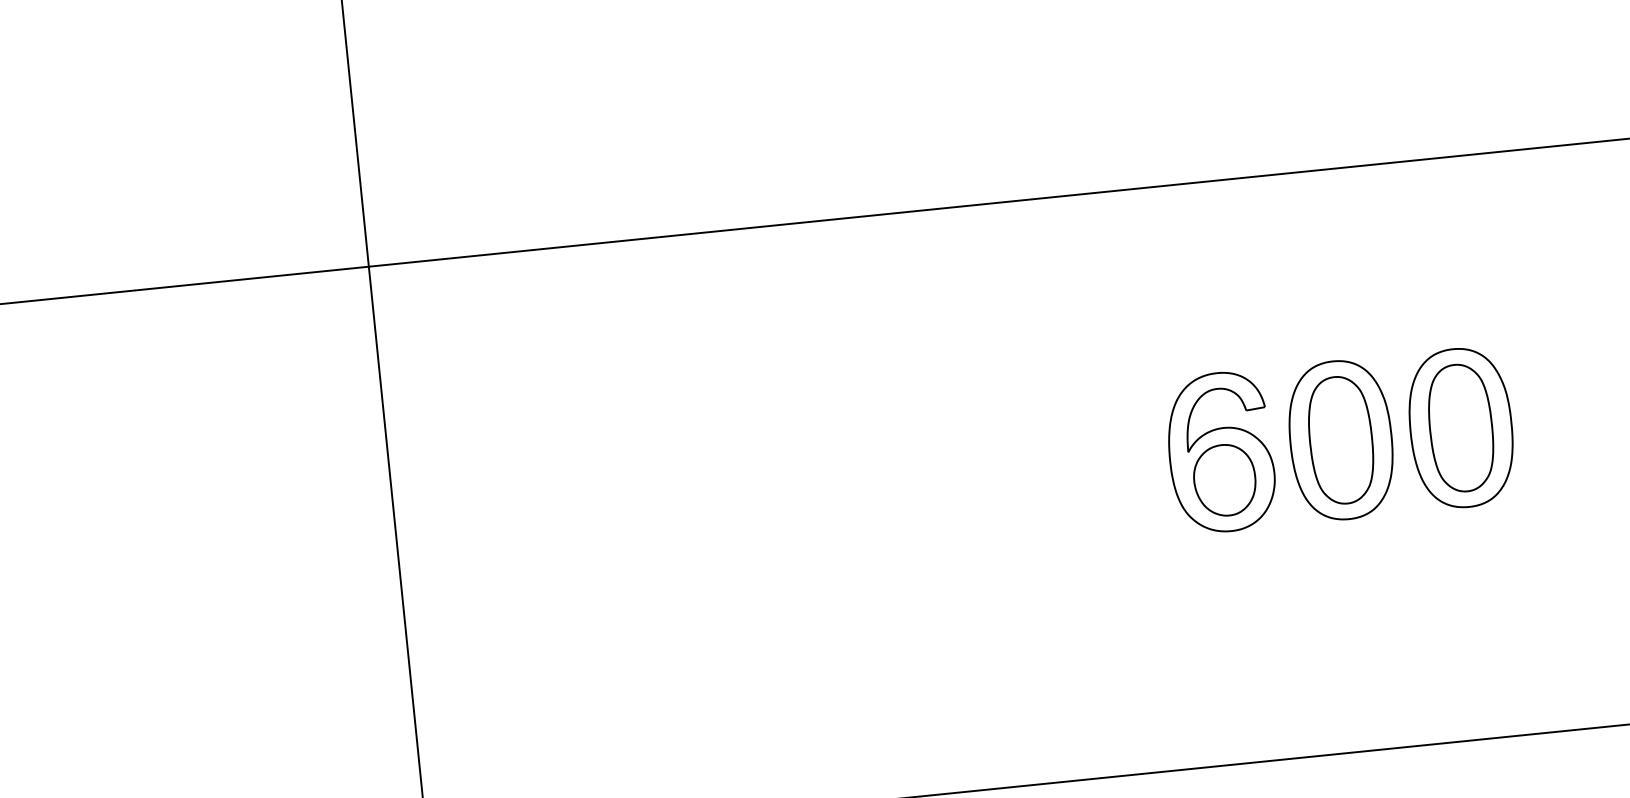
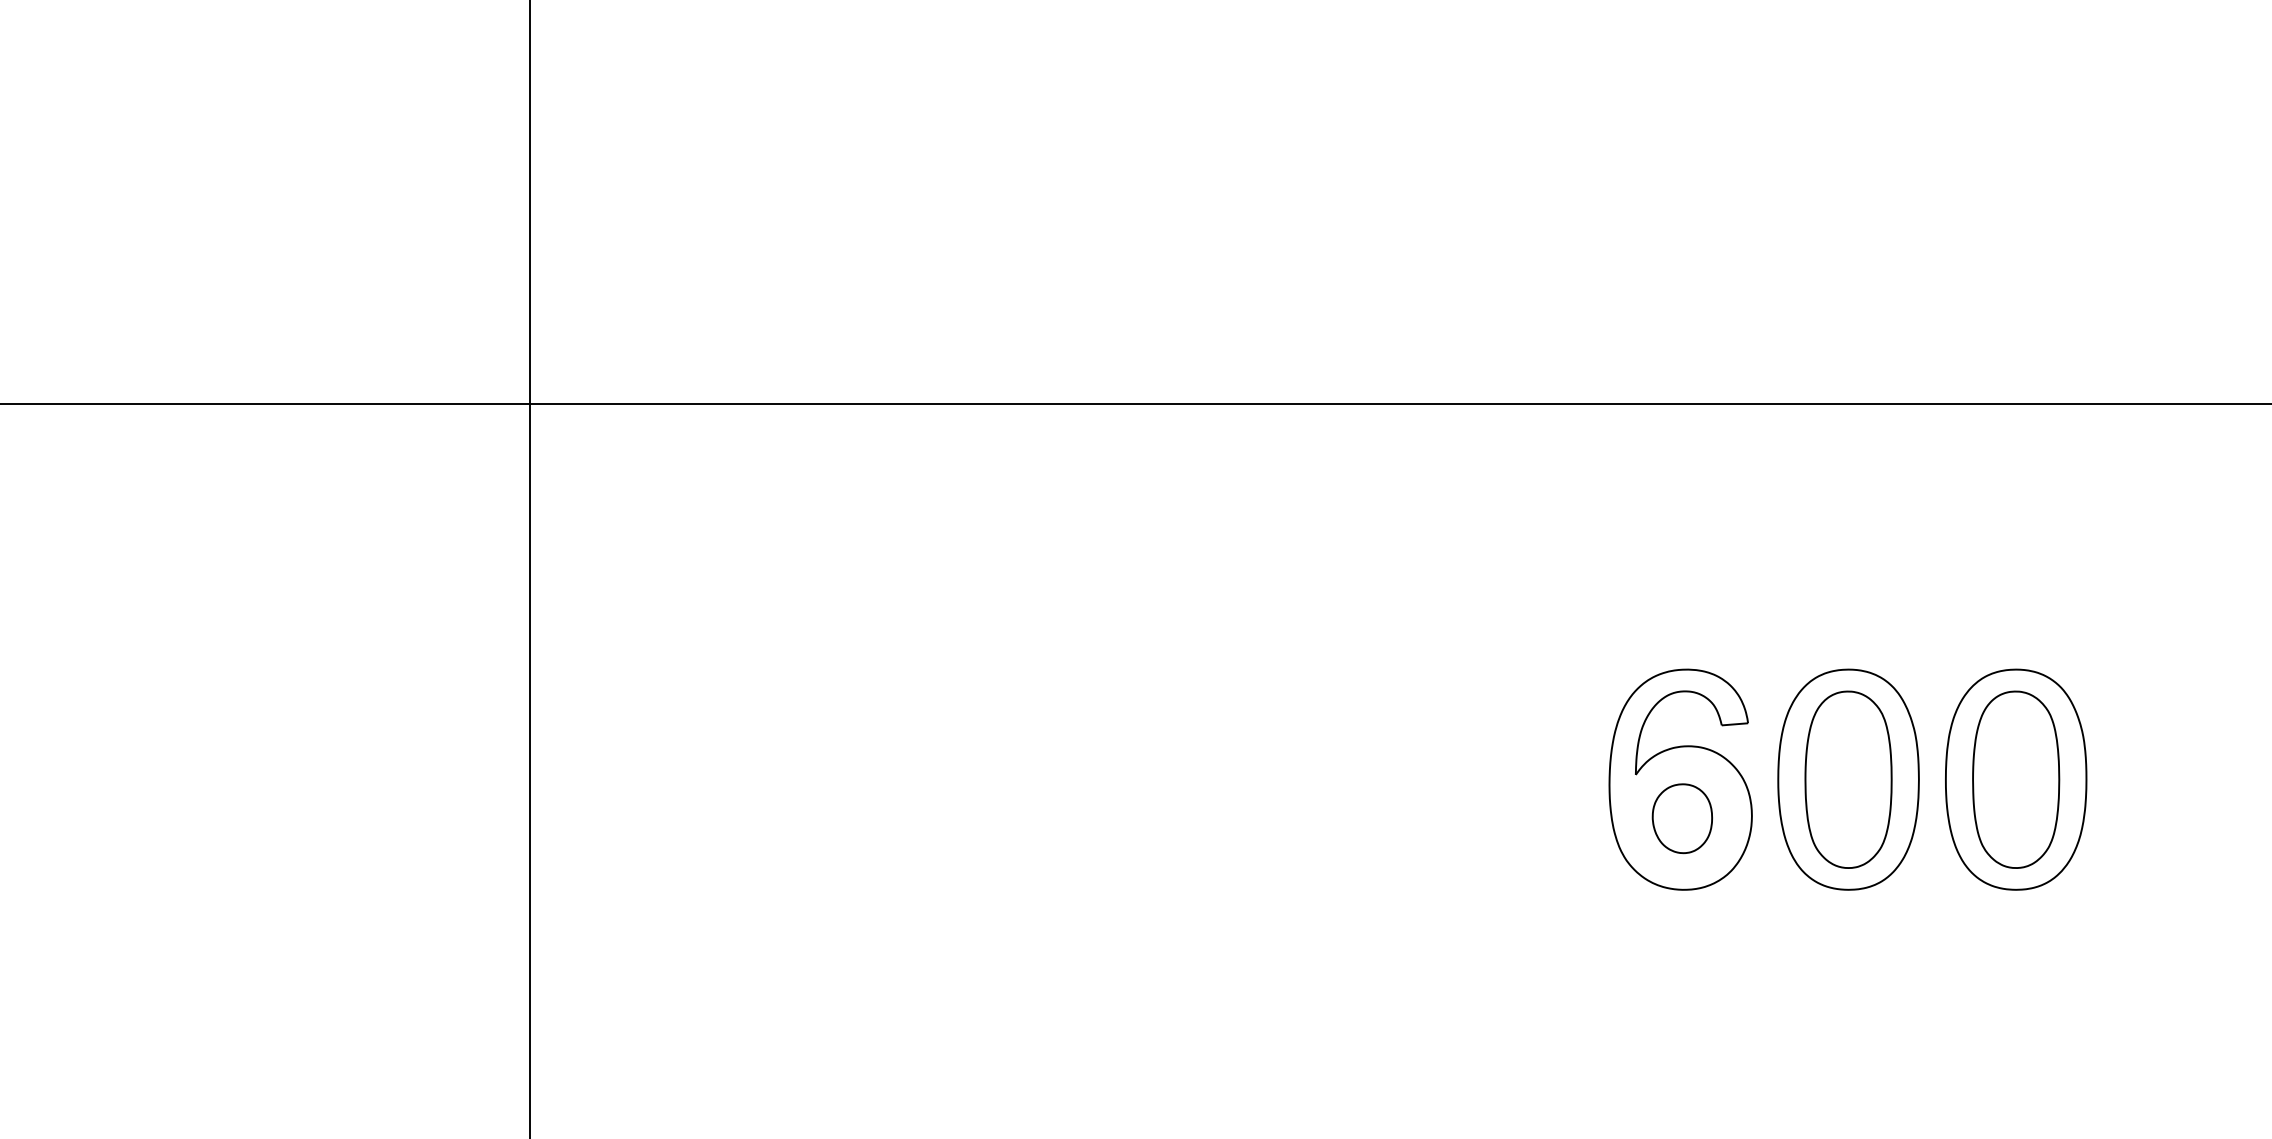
part: (1224, 480) -> (1682, 818), size x0.7

